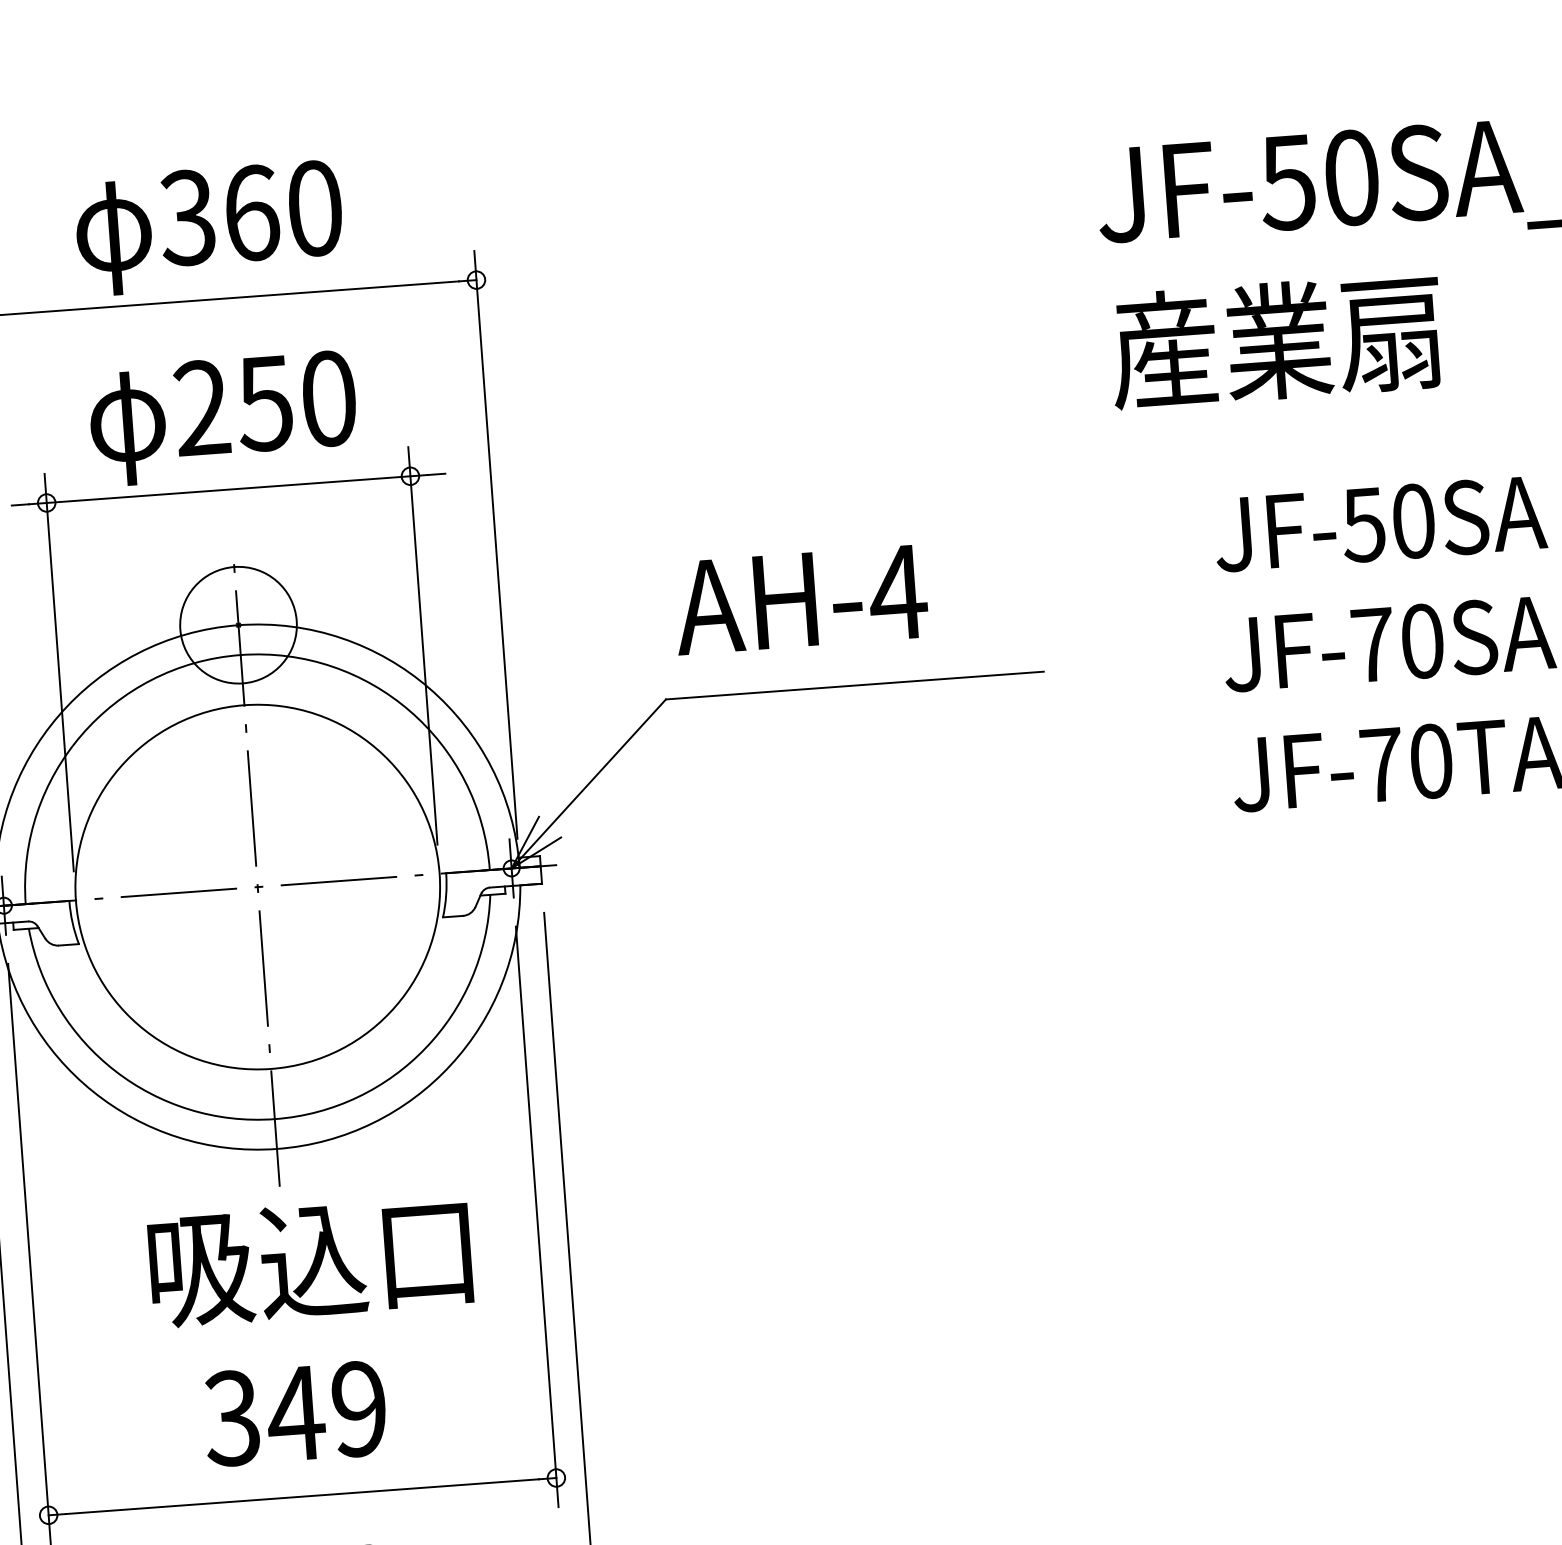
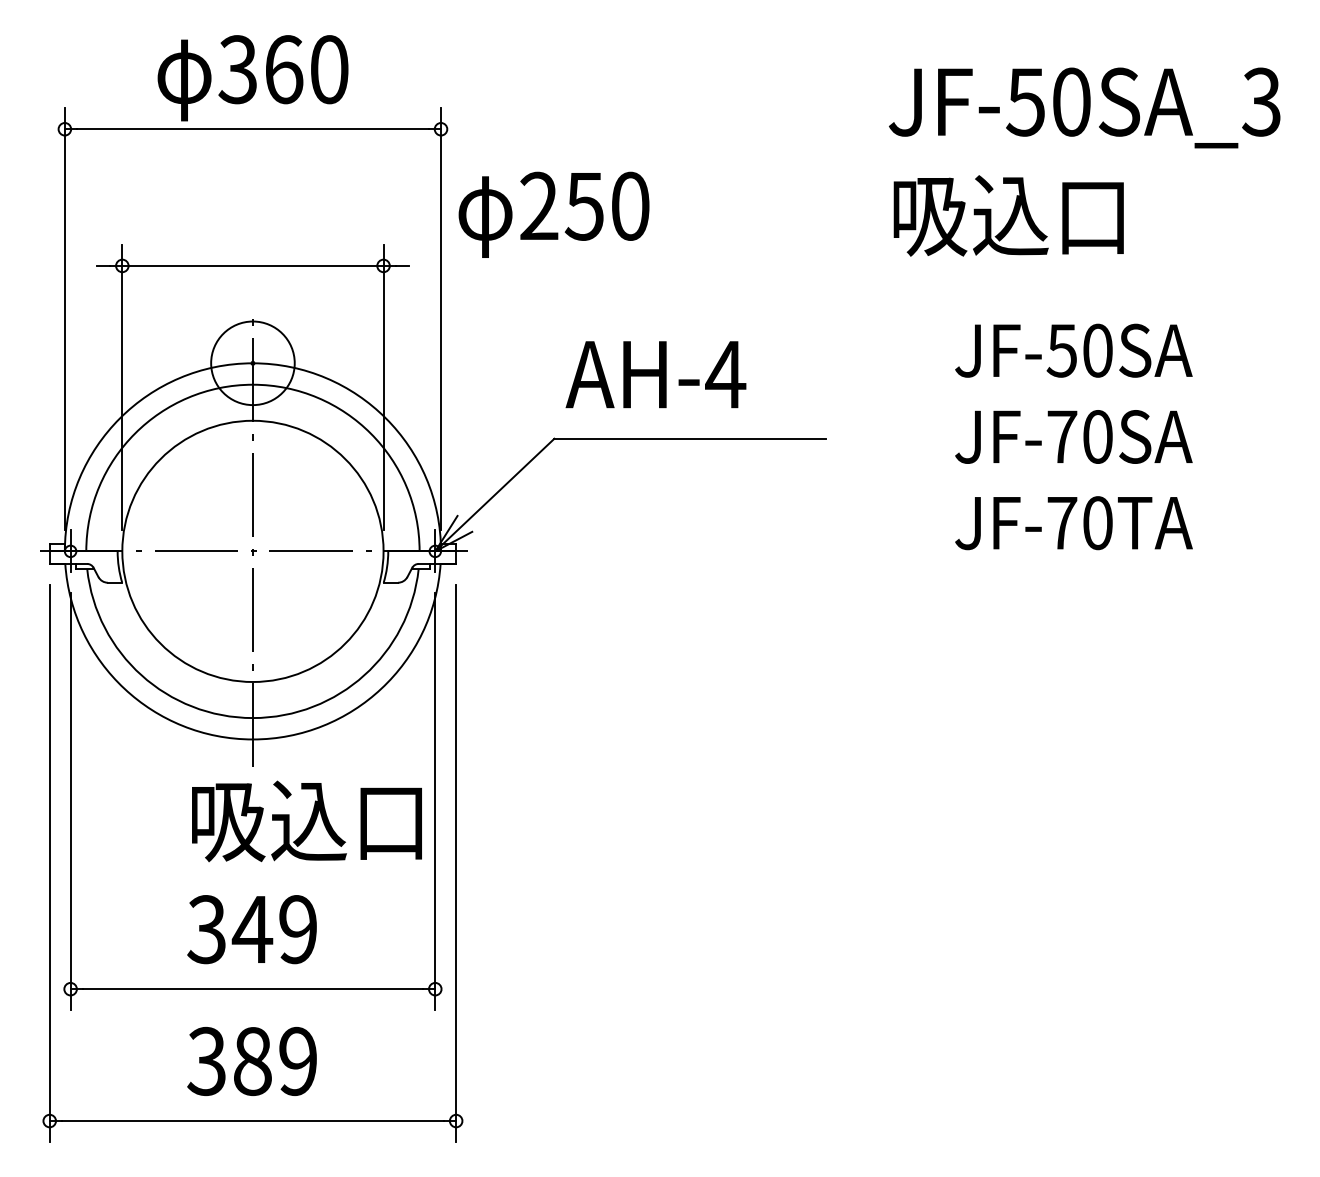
text: (1275, 340) -> (1008, 214), 産業扇 -> 吸込口
text: (222, 418) -> (553, 214), moved
text: (309, 1261) -> (306, 821), moved

